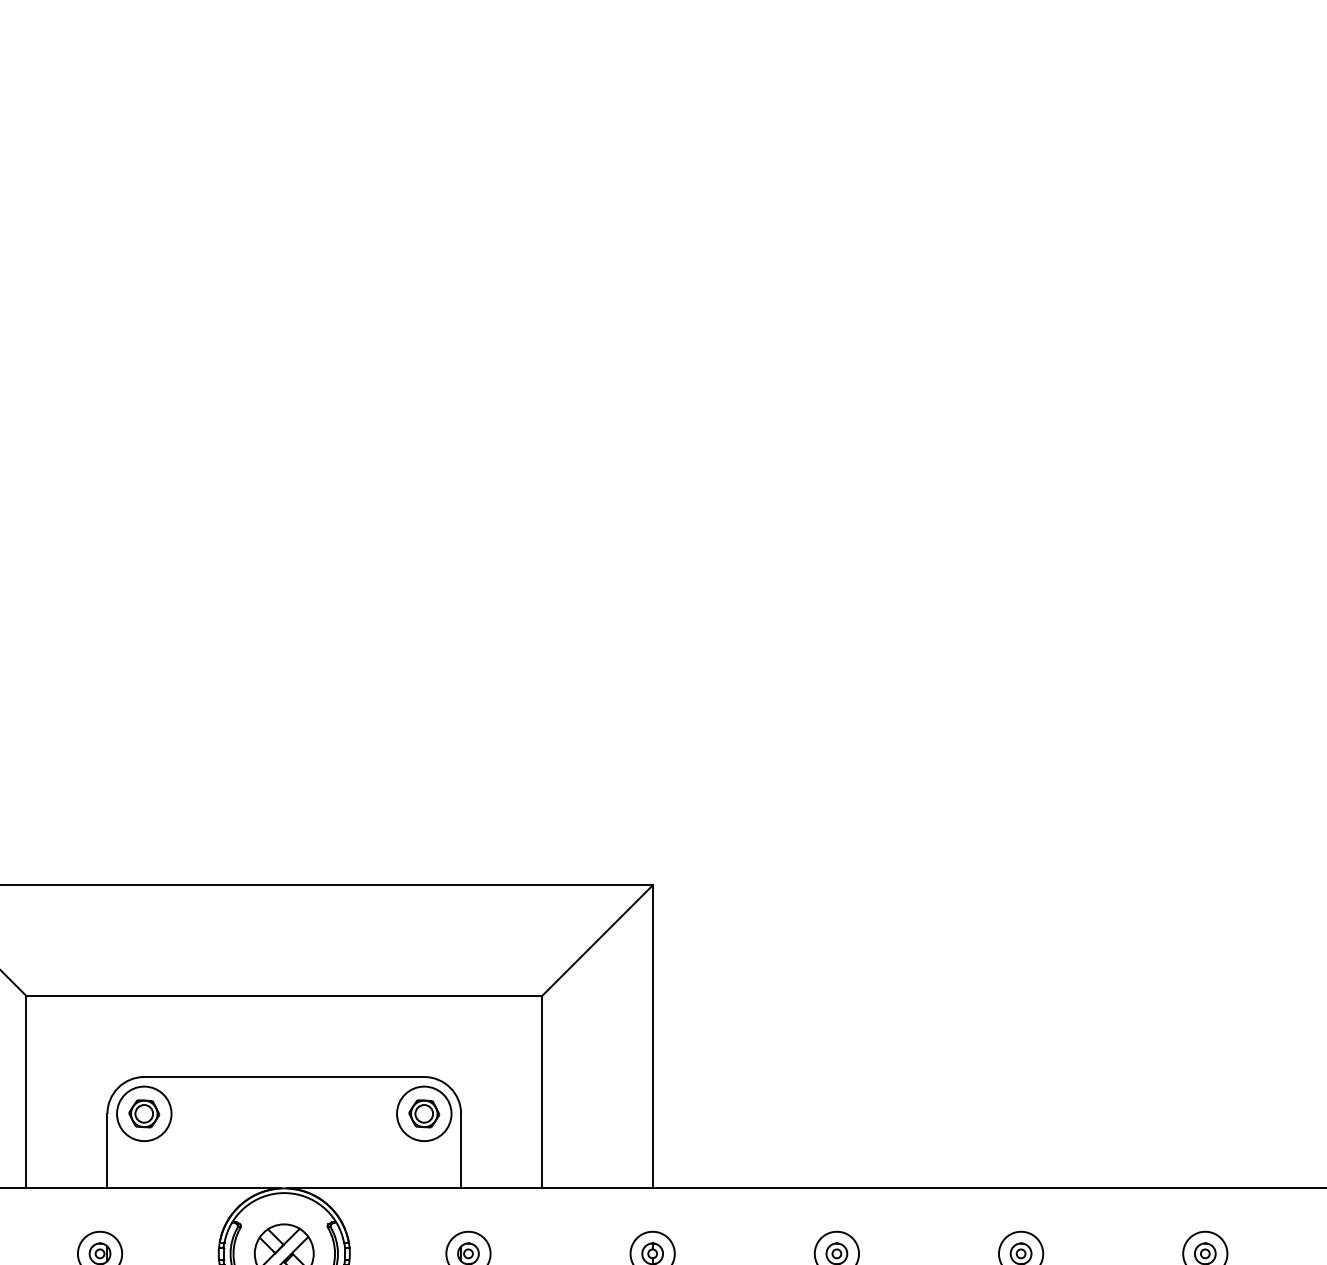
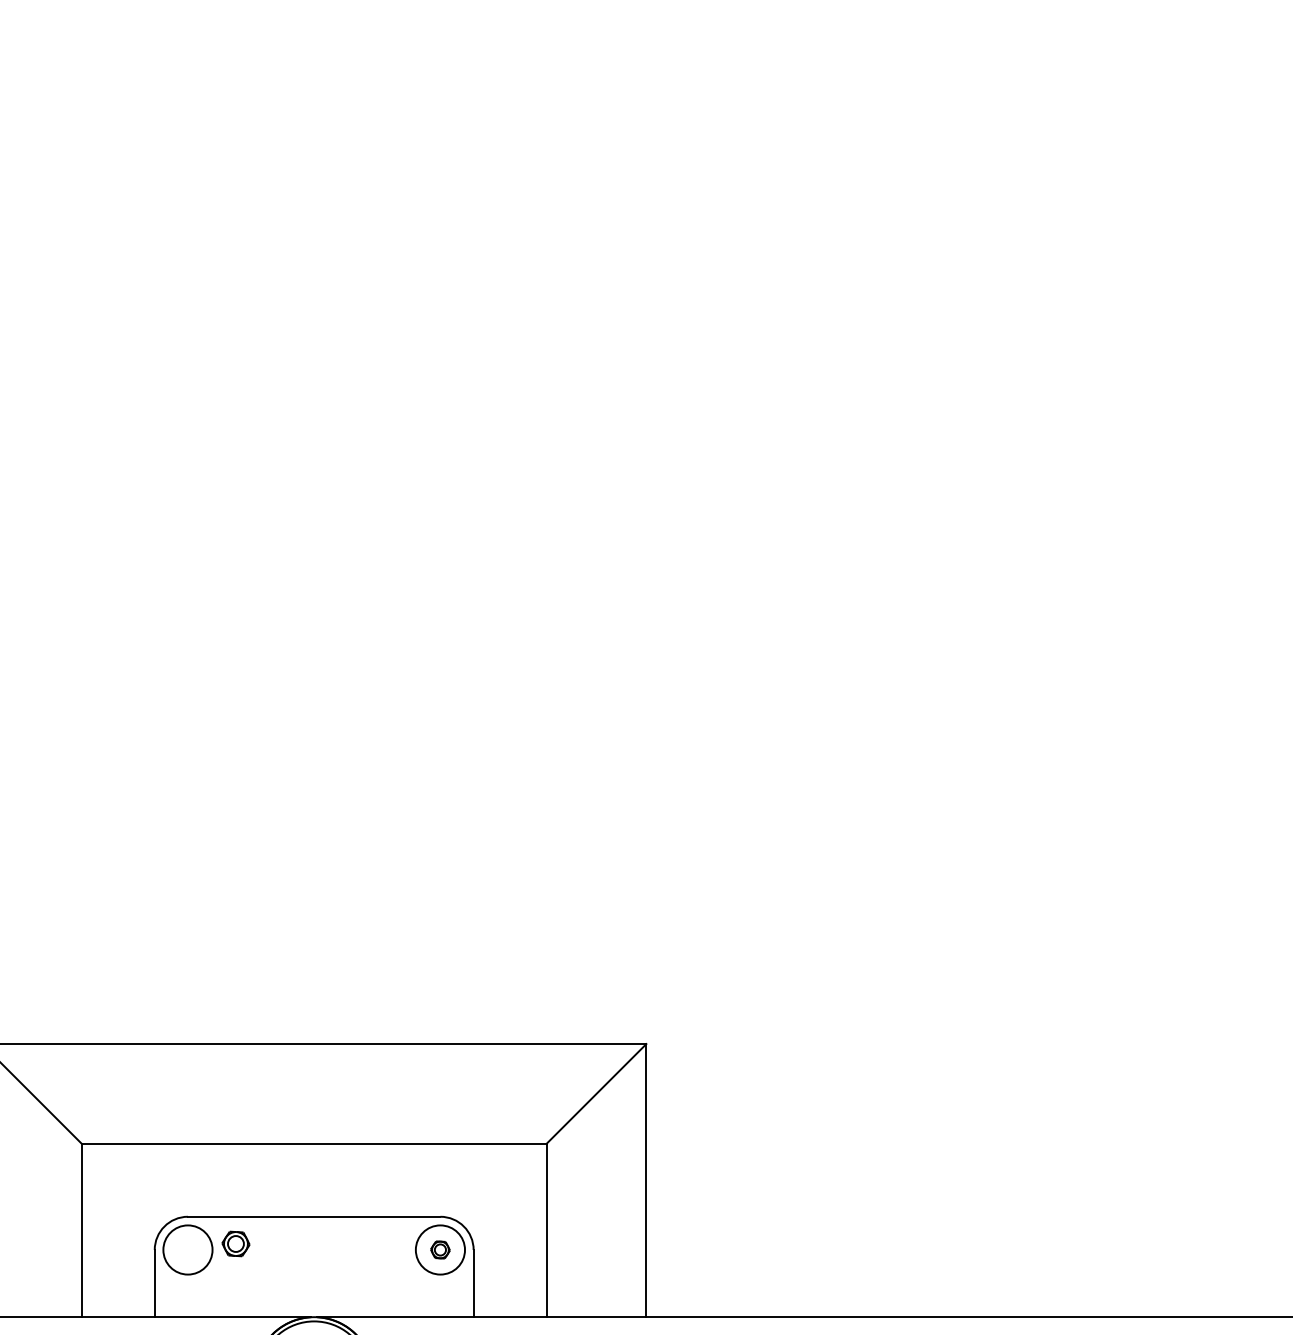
part: (143, 1113) -> (235, 1243), moved
part: (424, 1113) -> (440, 1249), size x0.7

